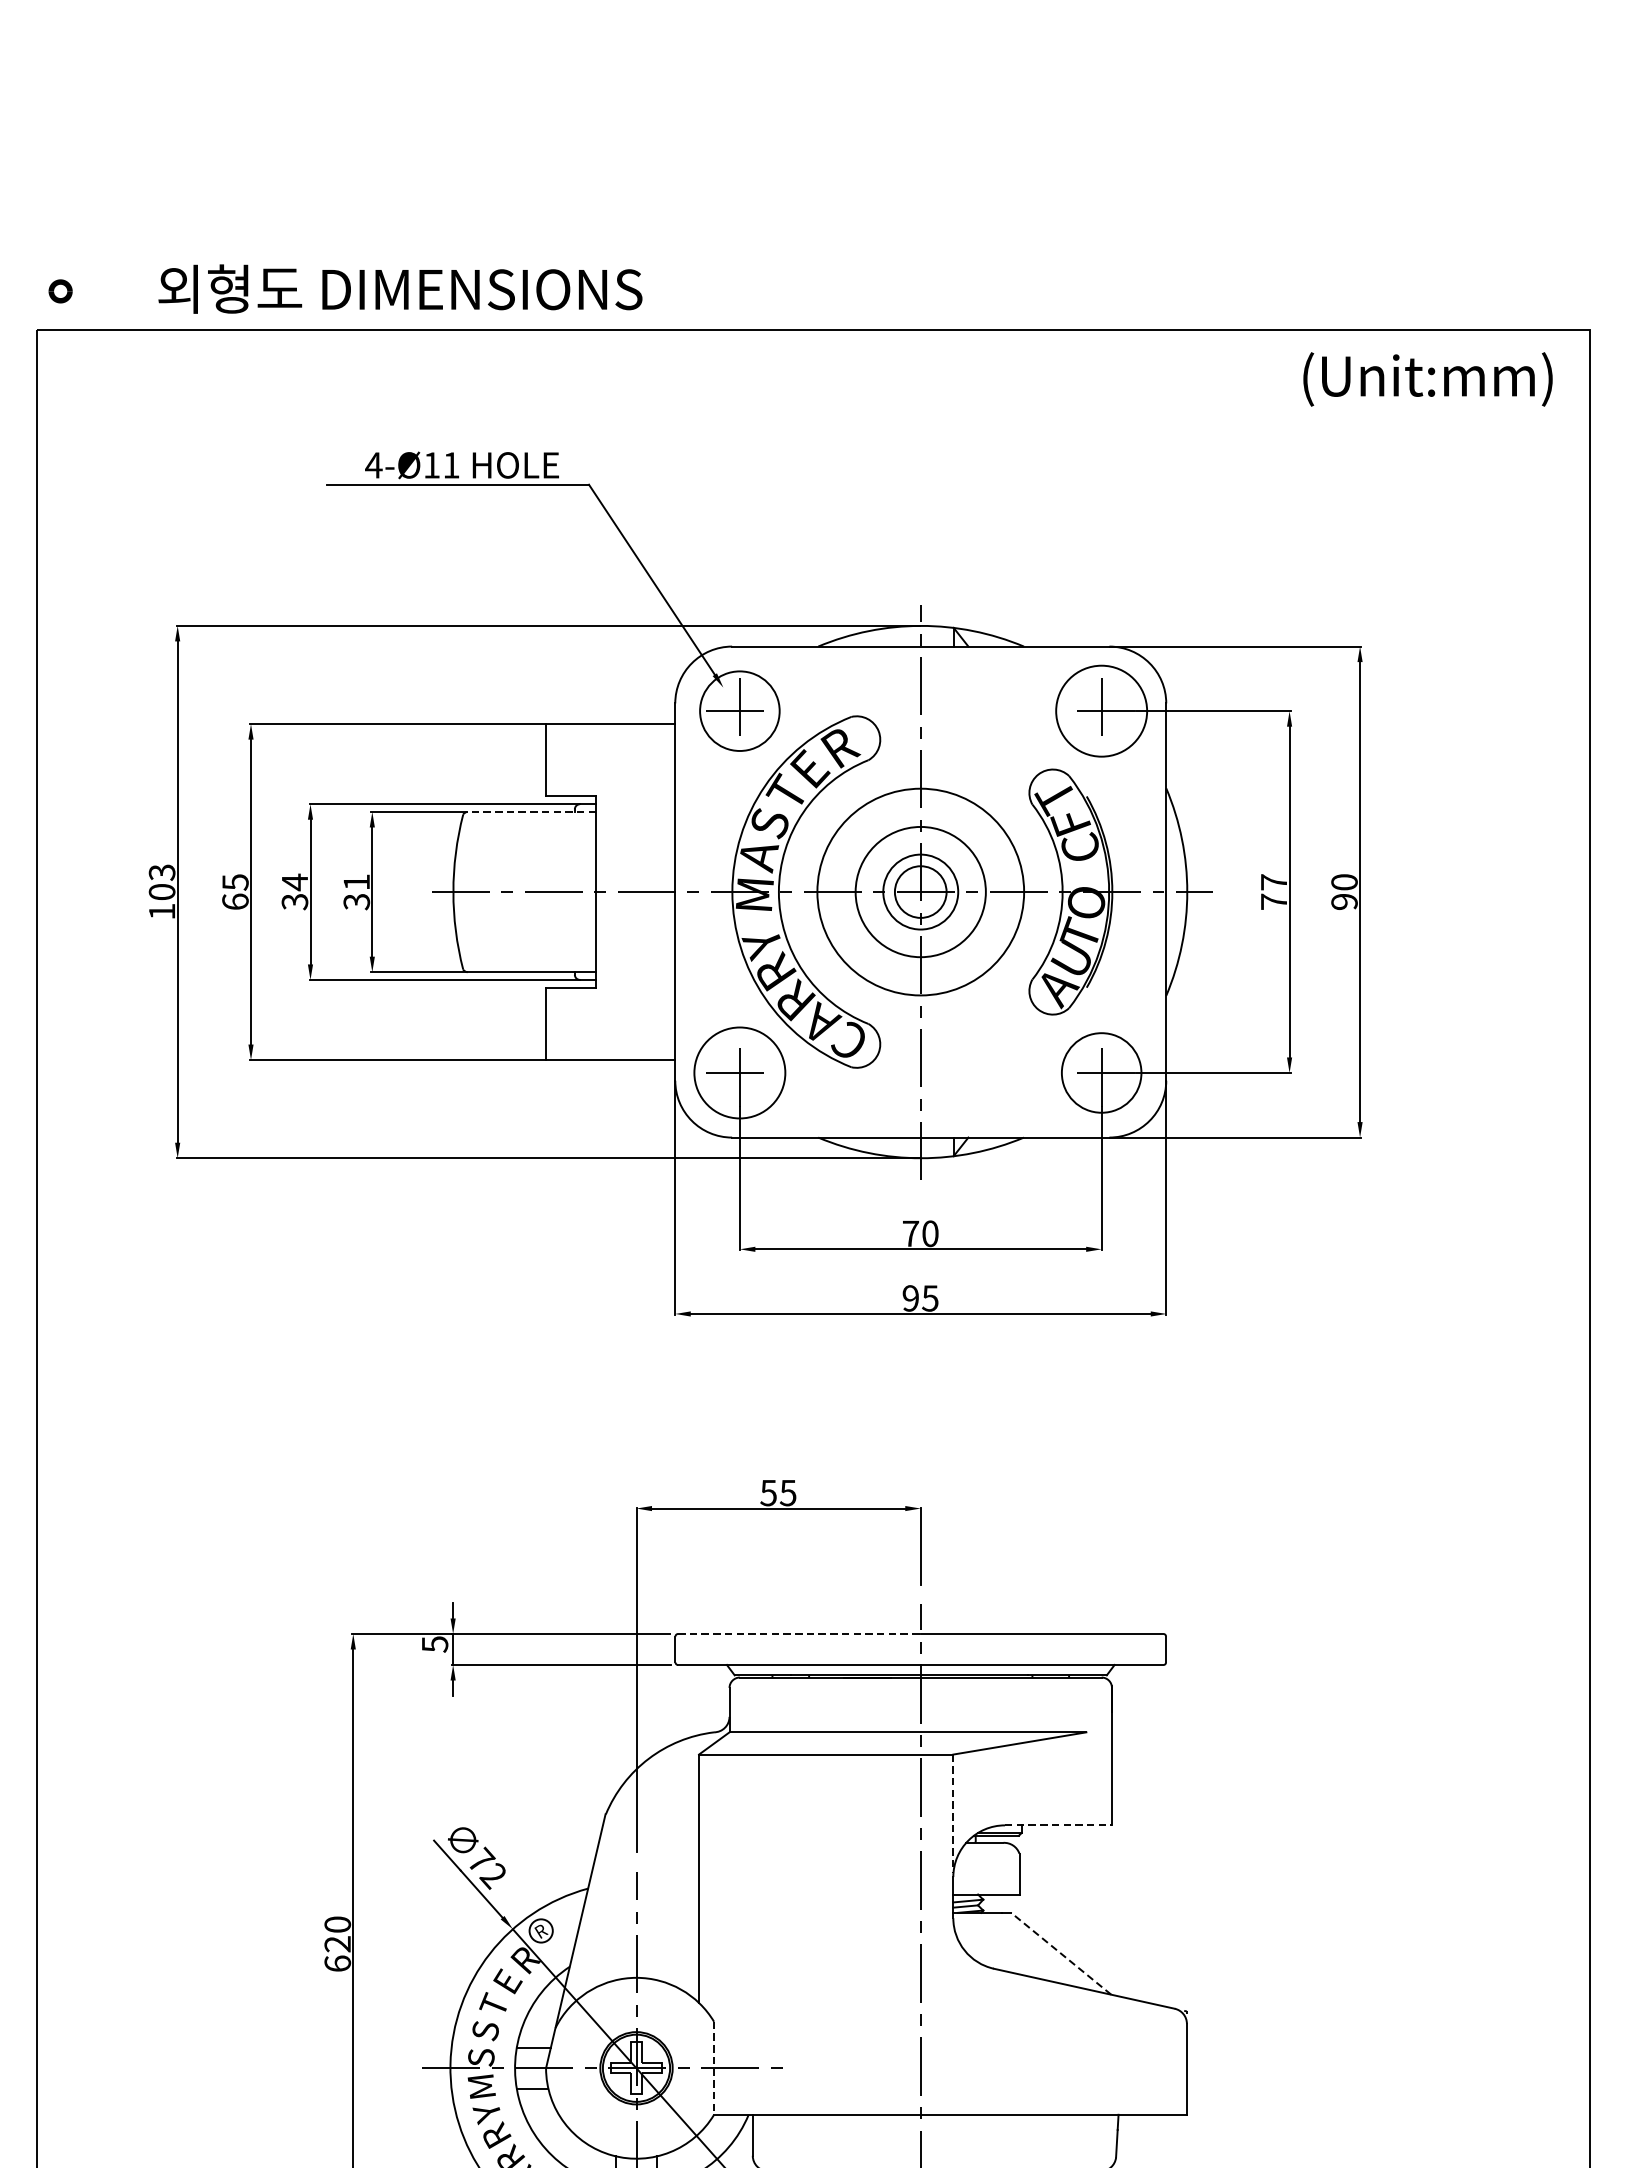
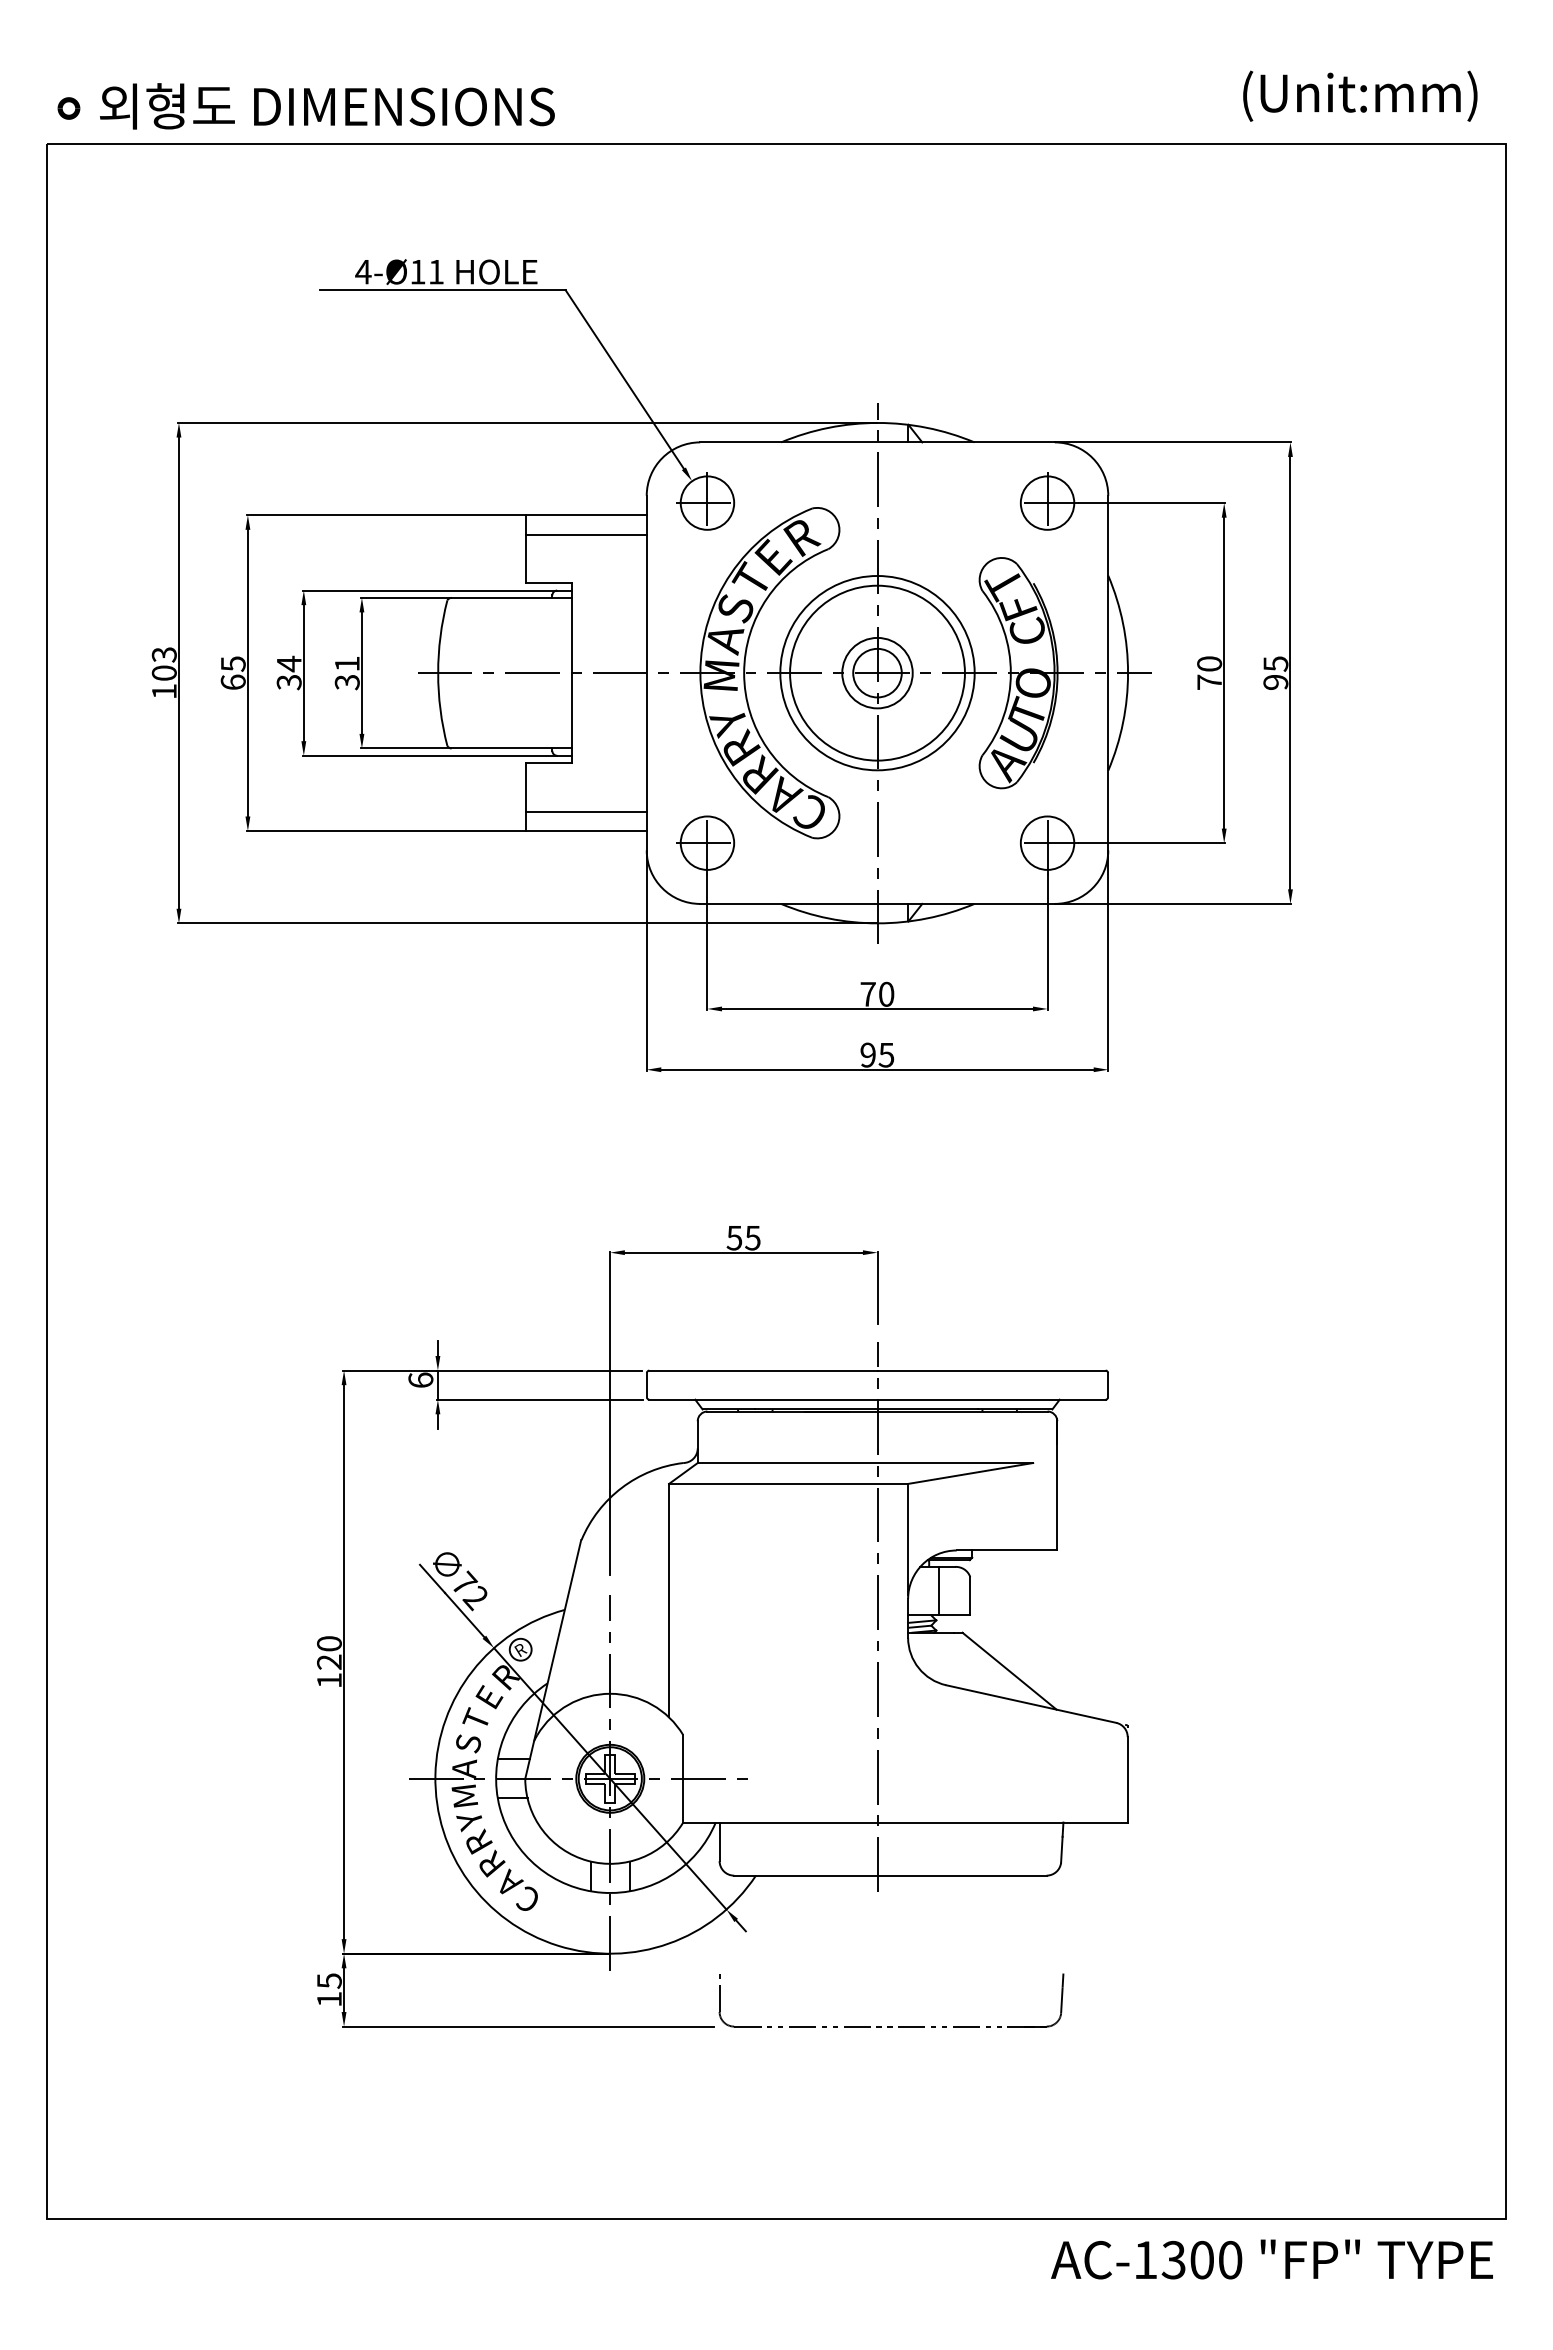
text: (400, 289) -> (327, 106), moved
text: (1428, 378) -> (1360, 95), moved
circle: (739, 710) -> (707, 502), size x0.71
circle: (1101, 710) -> (1047, 502), size x0.62
line: (610, 744) -> (585, 534), added
line: (531, 811) -> (511, 597), dashed -> solid
text: (1273, 881) -> (1209, 663), 77 -> 70
text: (1344, 881) -> (1275, 663), 90 -> 95
circle: (920, 891) -> (877, 672), size x1.43
line: (610, 1039) -> (585, 811), added
circle: (739, 1072) -> (707, 842), size x0.62
circle: (1101, 1072) -> (1047, 842), size x0.71
line: (799, 1633) -> (763, 1370), dashed -> solid
text: (434, 1644) -> (420, 1380), 5 -> 6
line: (953, 1813) -> (908, 1539), dashed -> solid
line: (1059, 1825) -> (1007, 1550), dashed -> solid
line: (986, 1867) -> (939, 1590), added
line: (1061, 1954) -> (1009, 1671), dashed -> solid
text: (337, 1962) -> (329, 1679), 620 -> 120
text: (481, 2057) -> (464, 1768), S -> A
line: (714, 2067) -> (683, 1778), dashed -> solid

